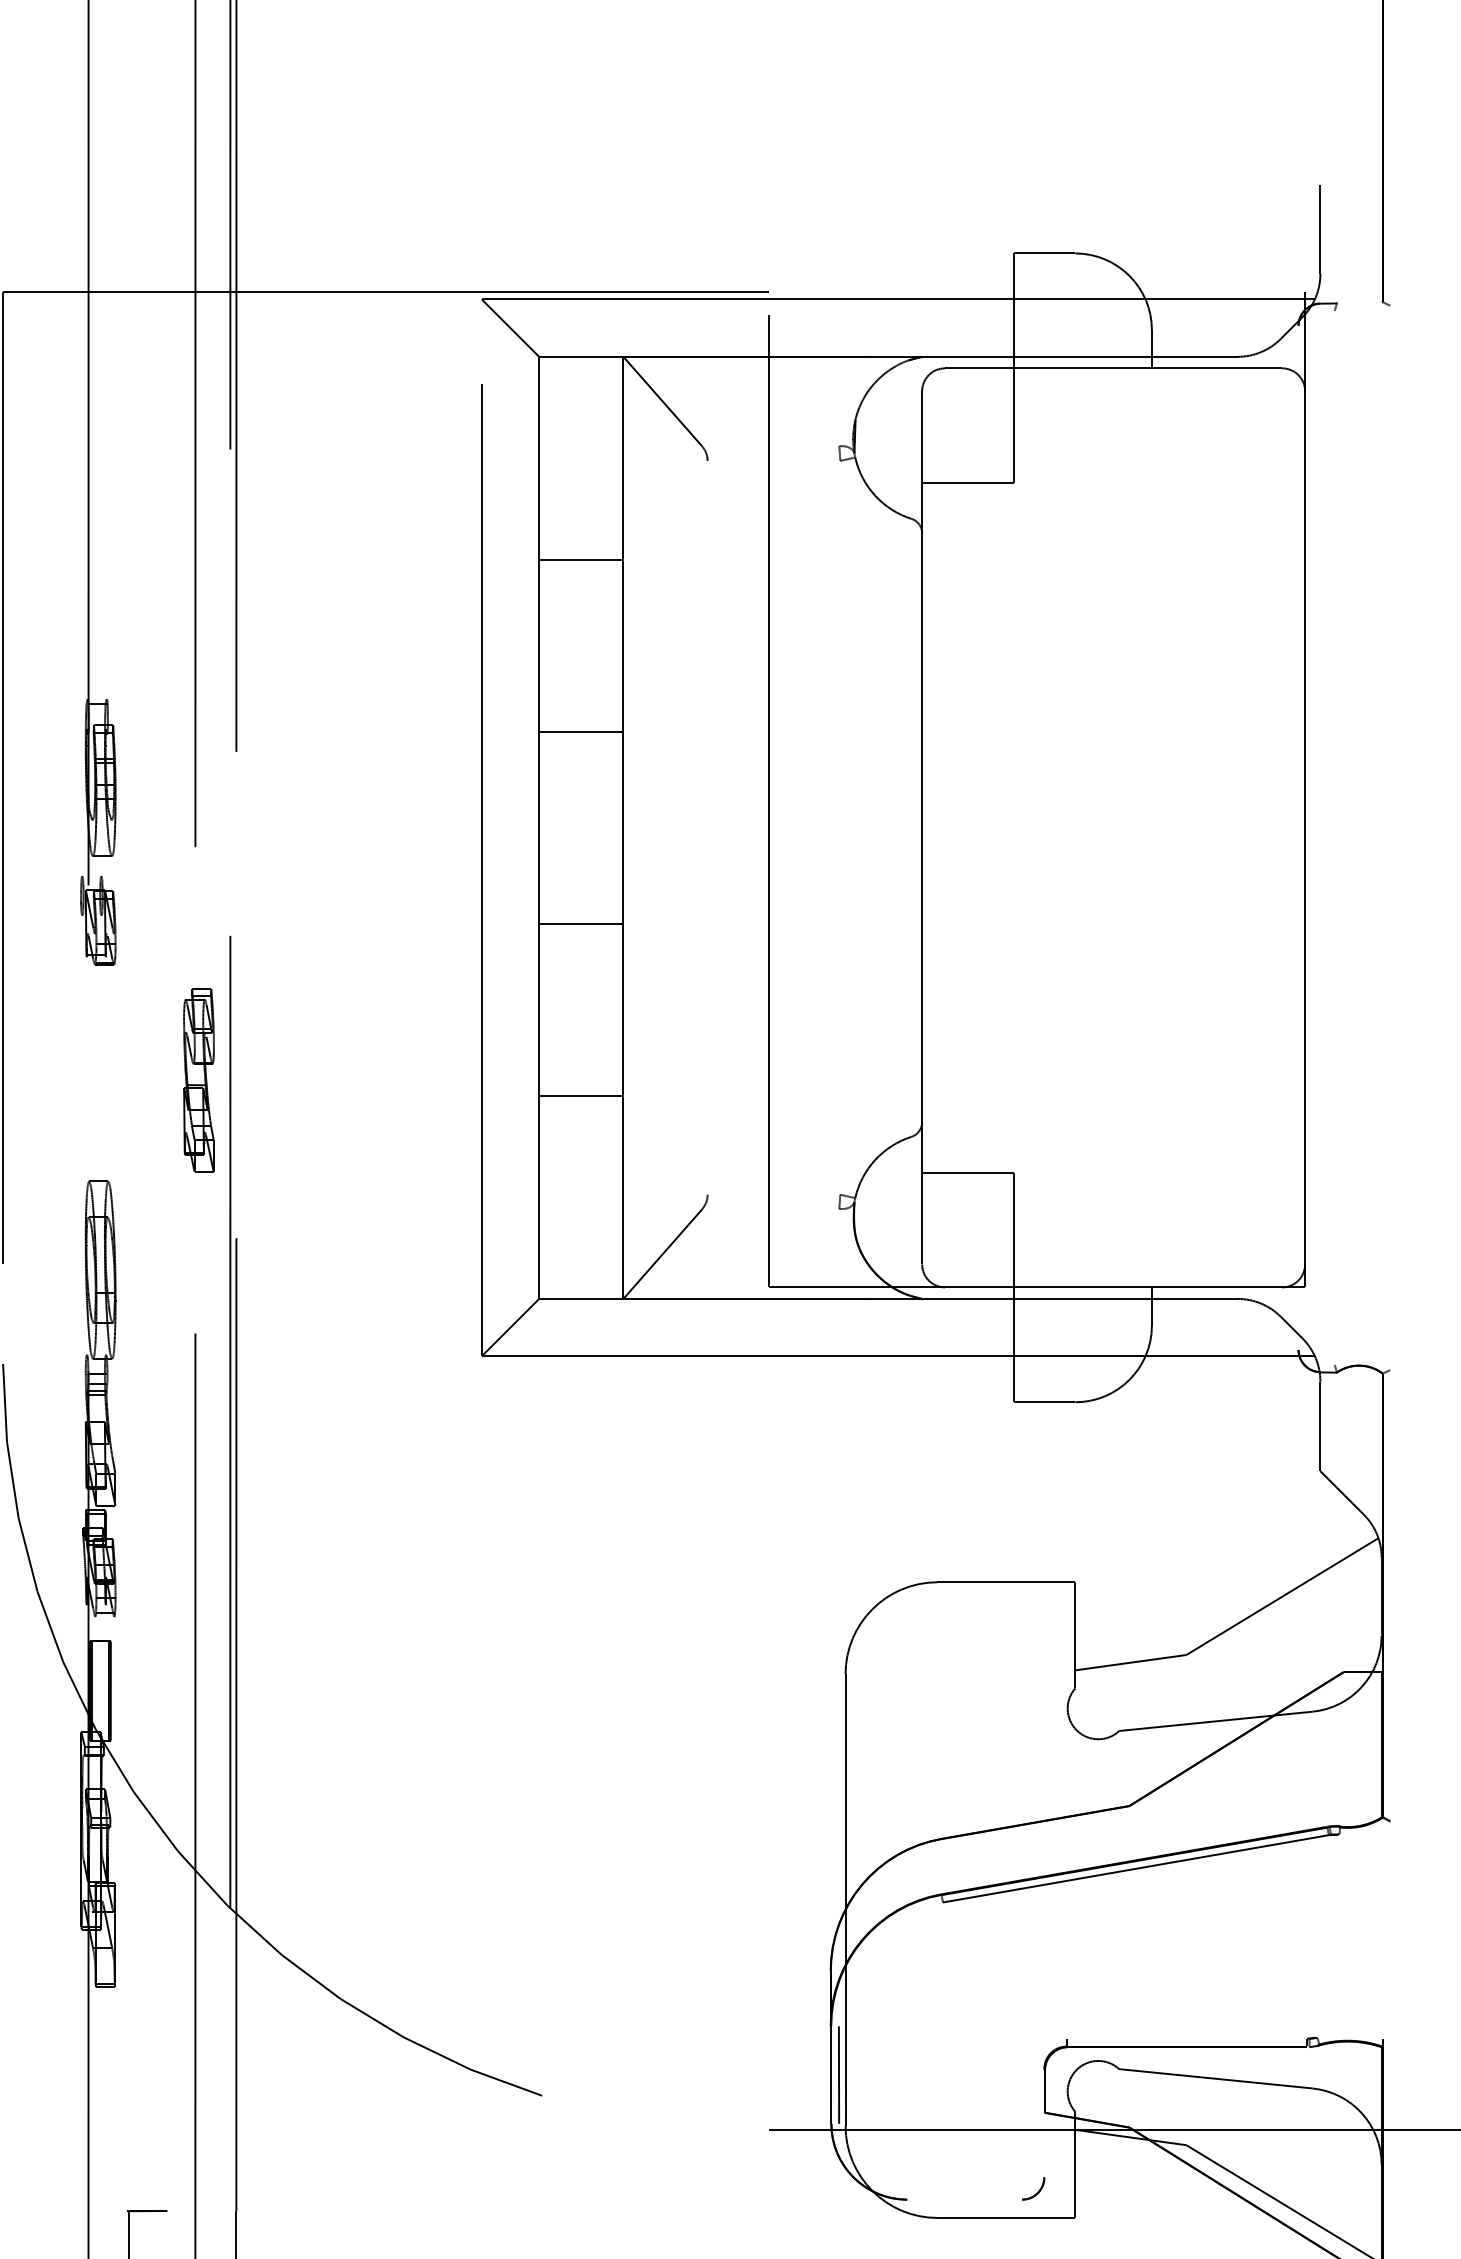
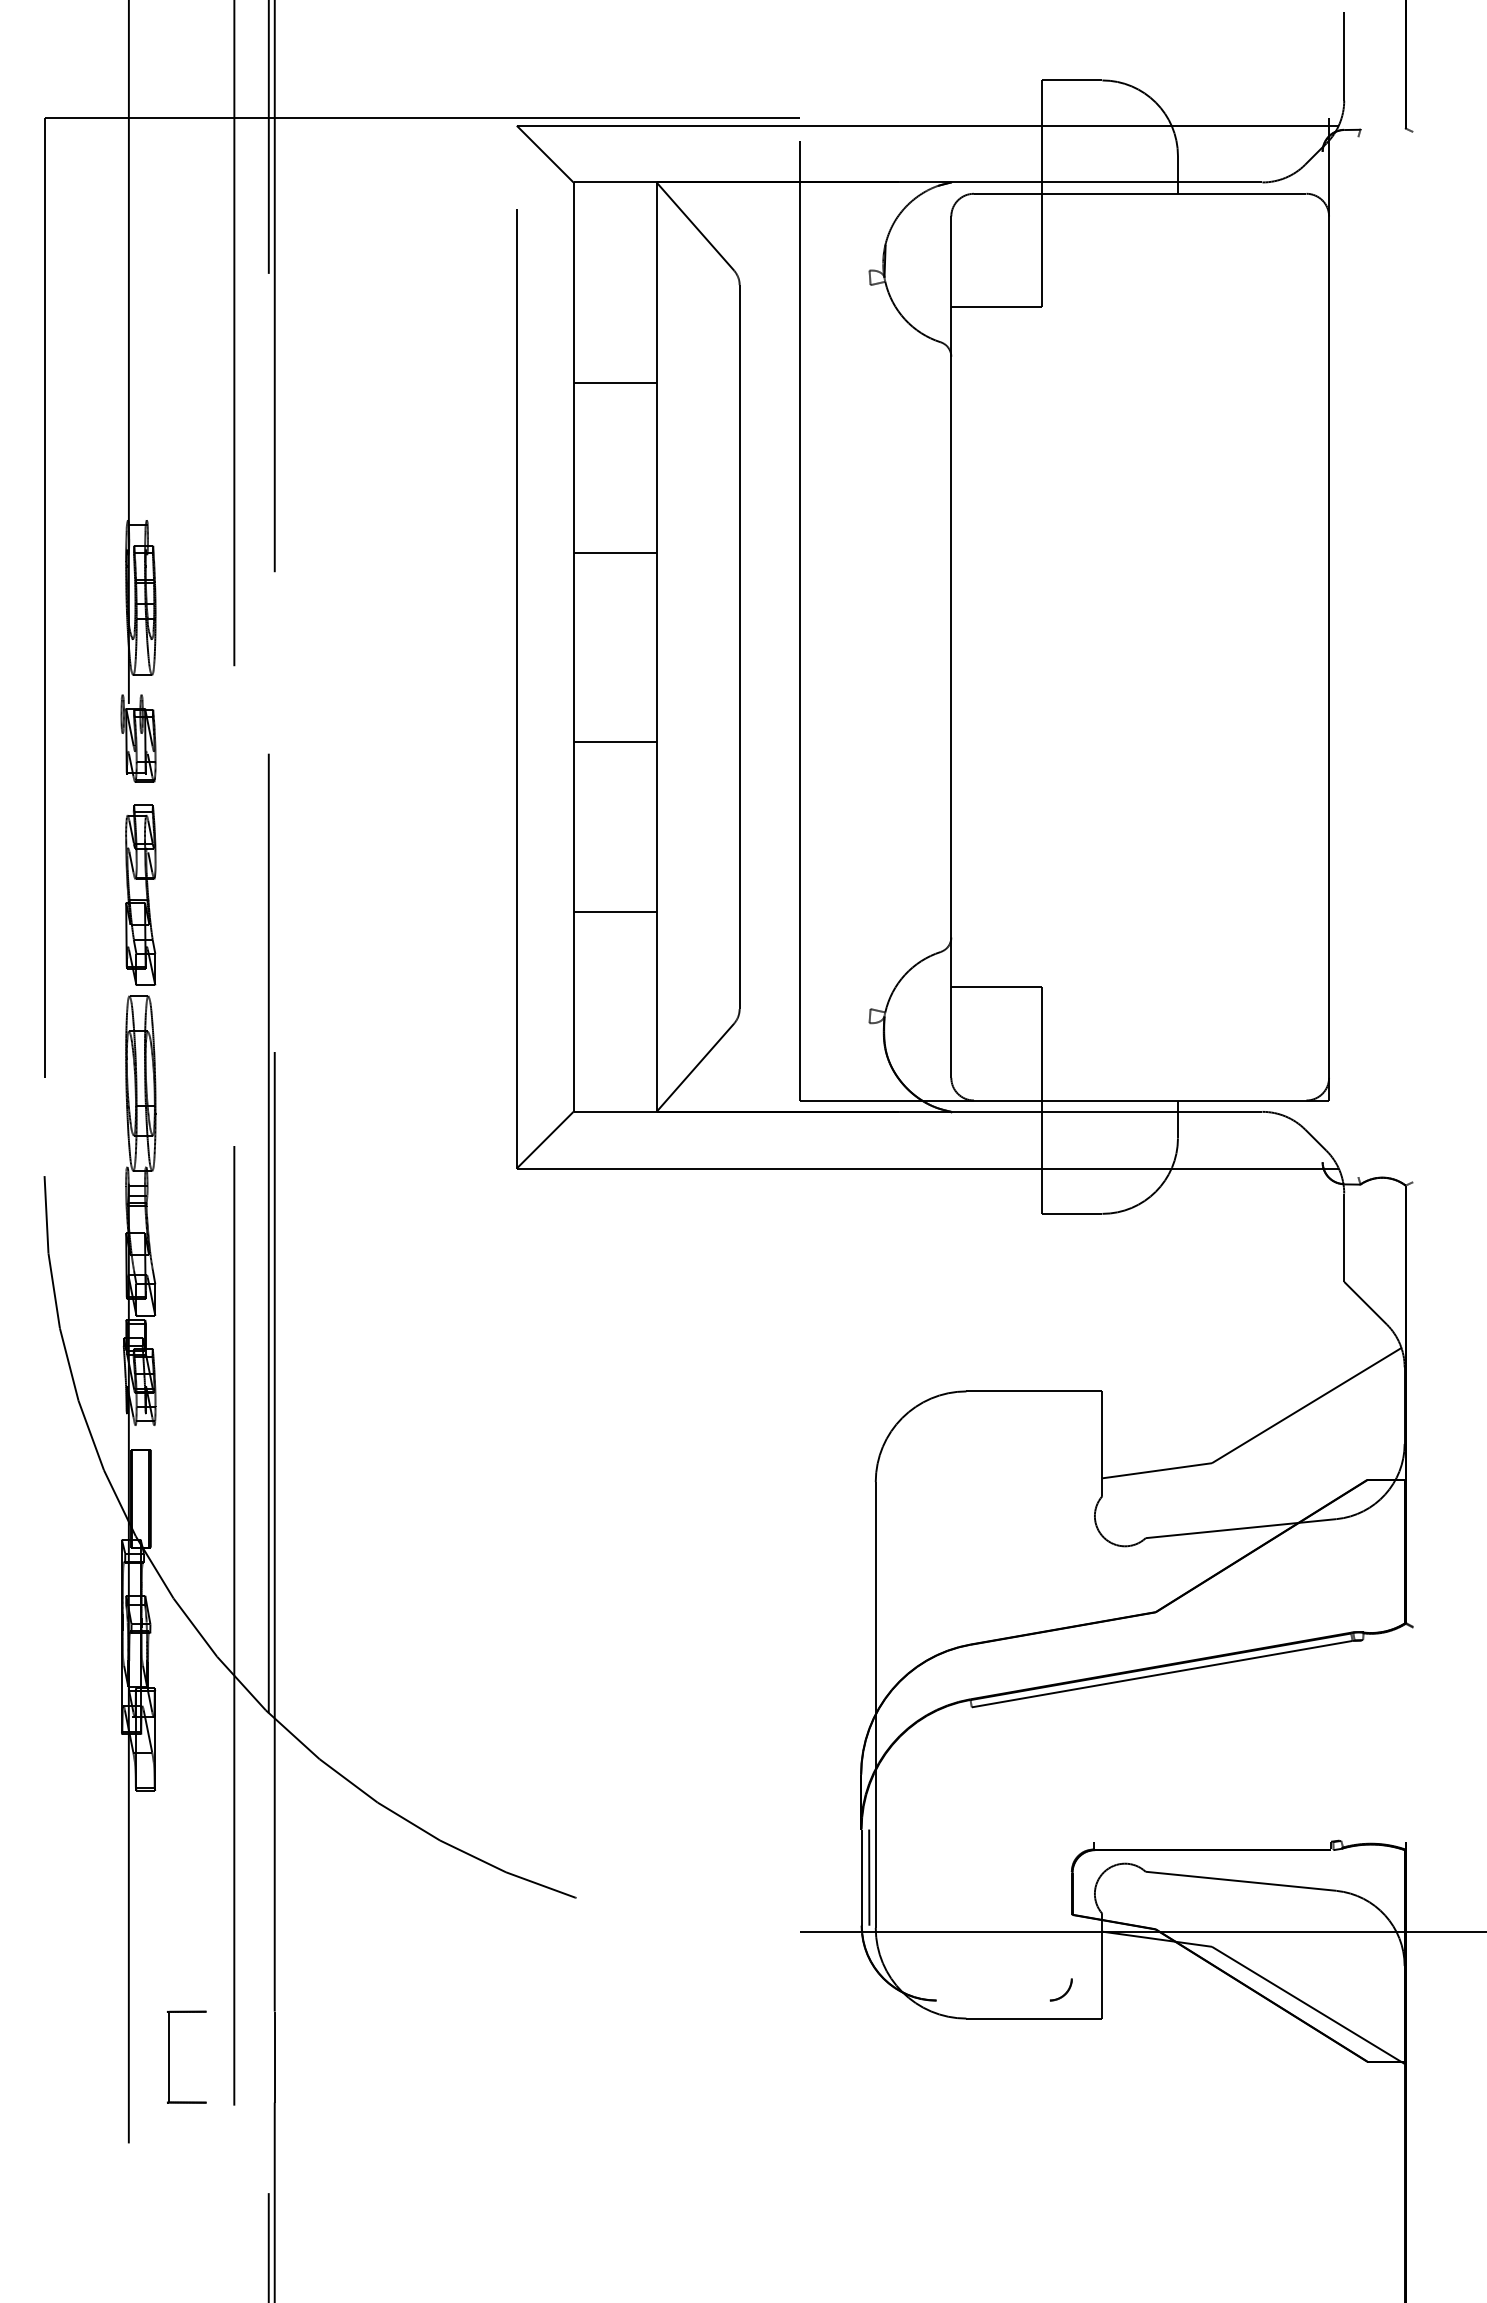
line: (707, 828) -> (739, 647), added
part: (198, 1079) -> (140, 894), moved

